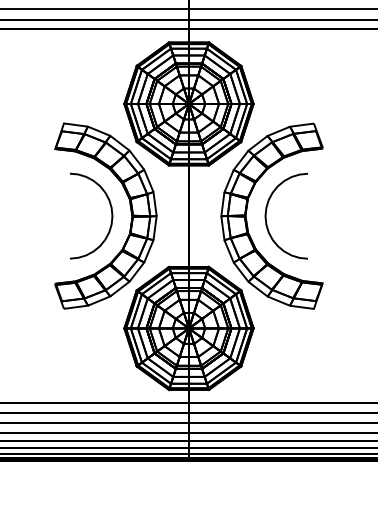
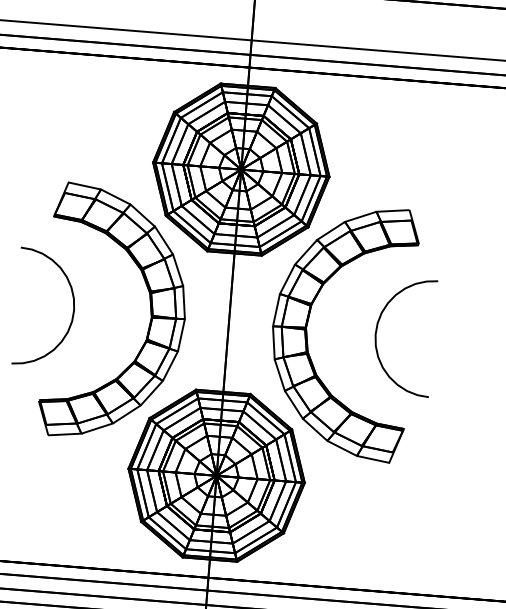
curve: (110, 209) -> (72, 300), moved
curve: (267, 209) -> (379, 325), moved

